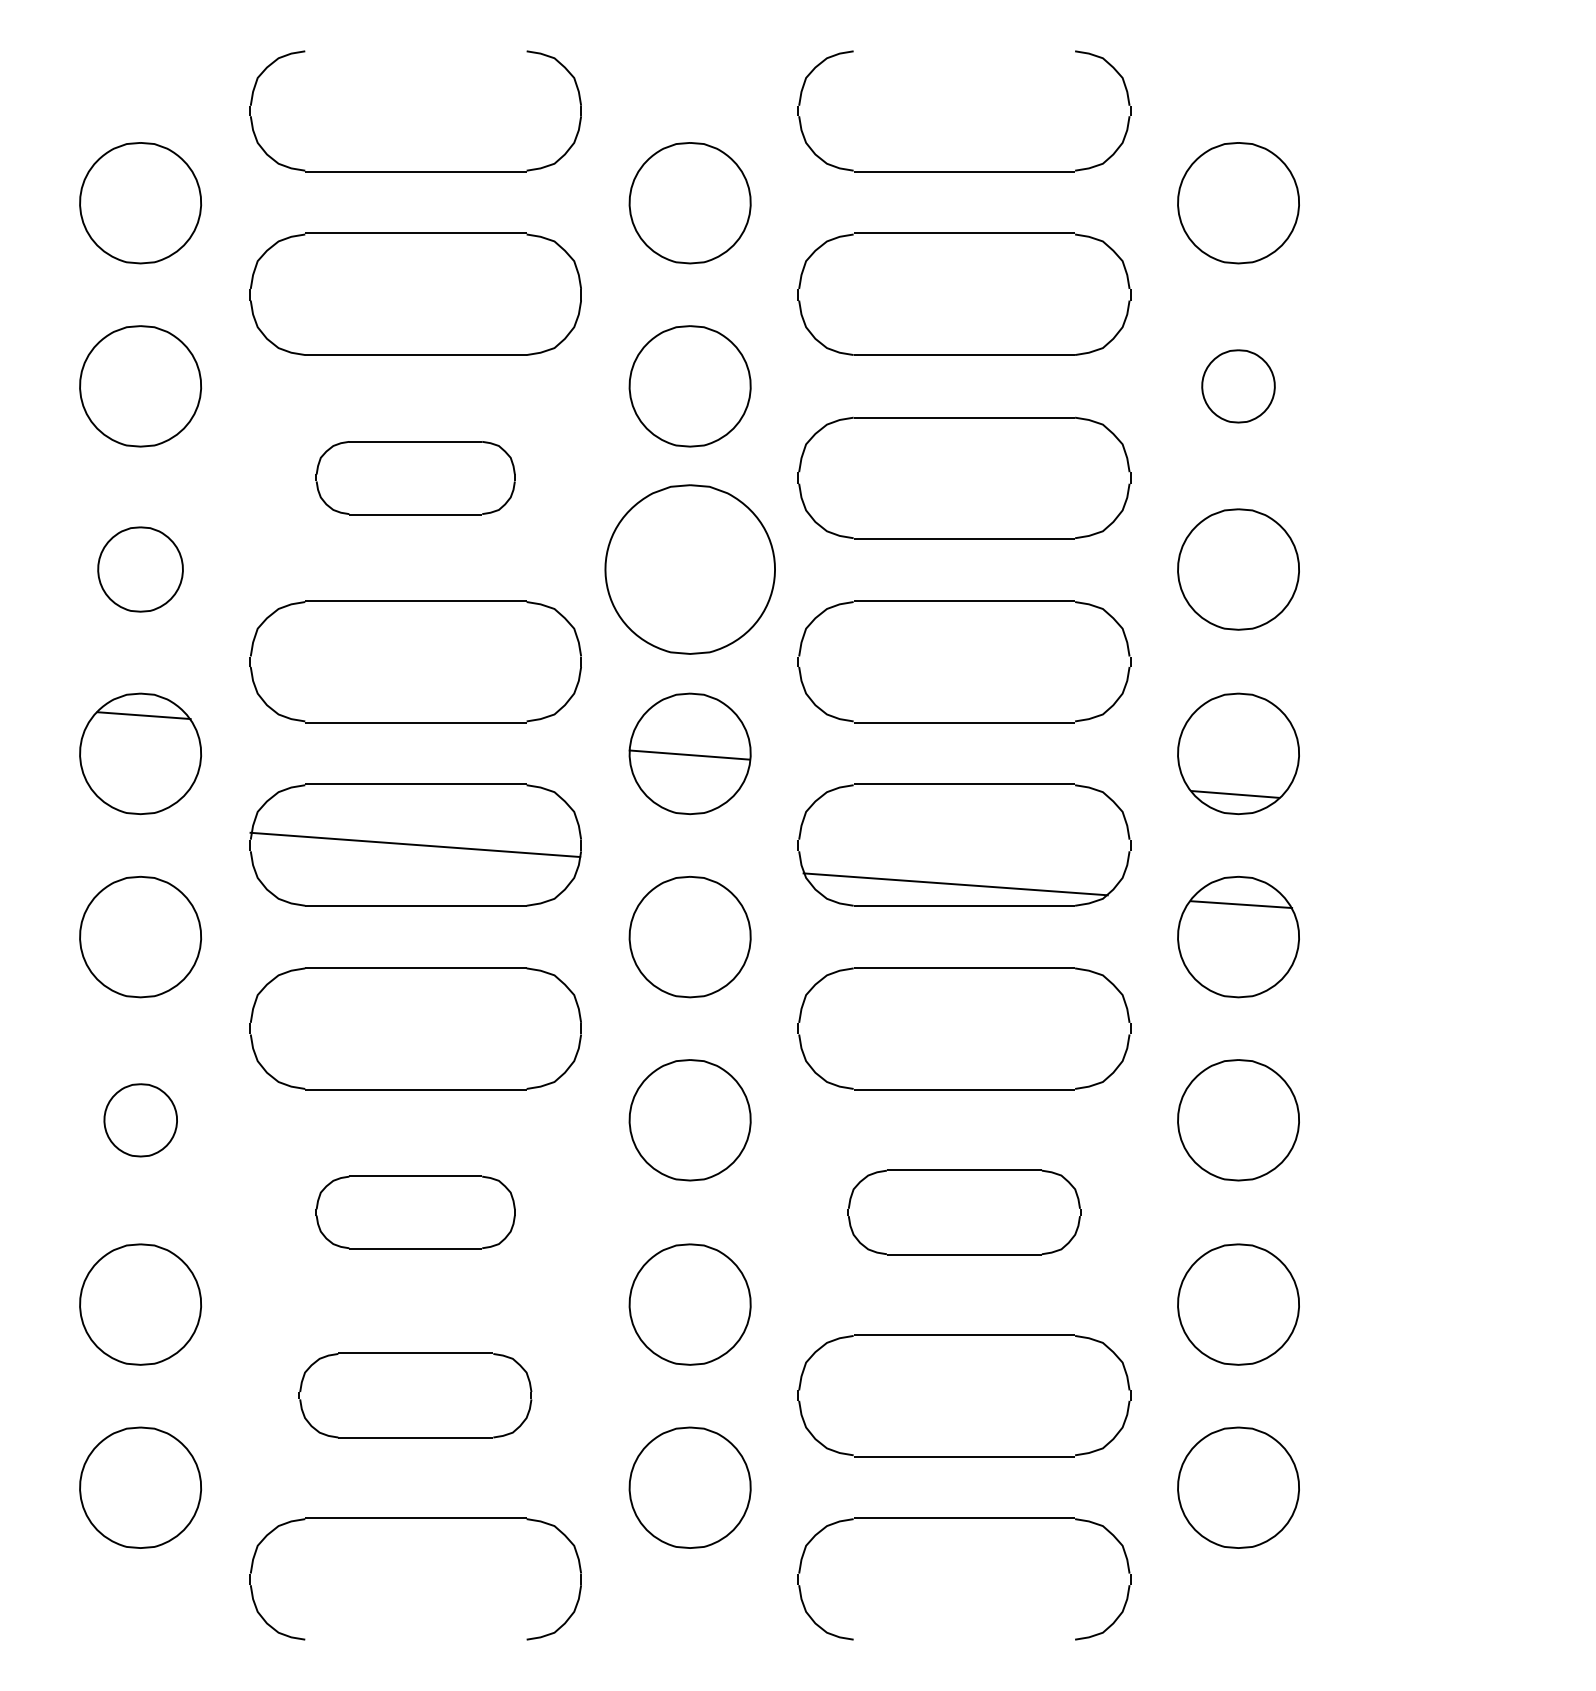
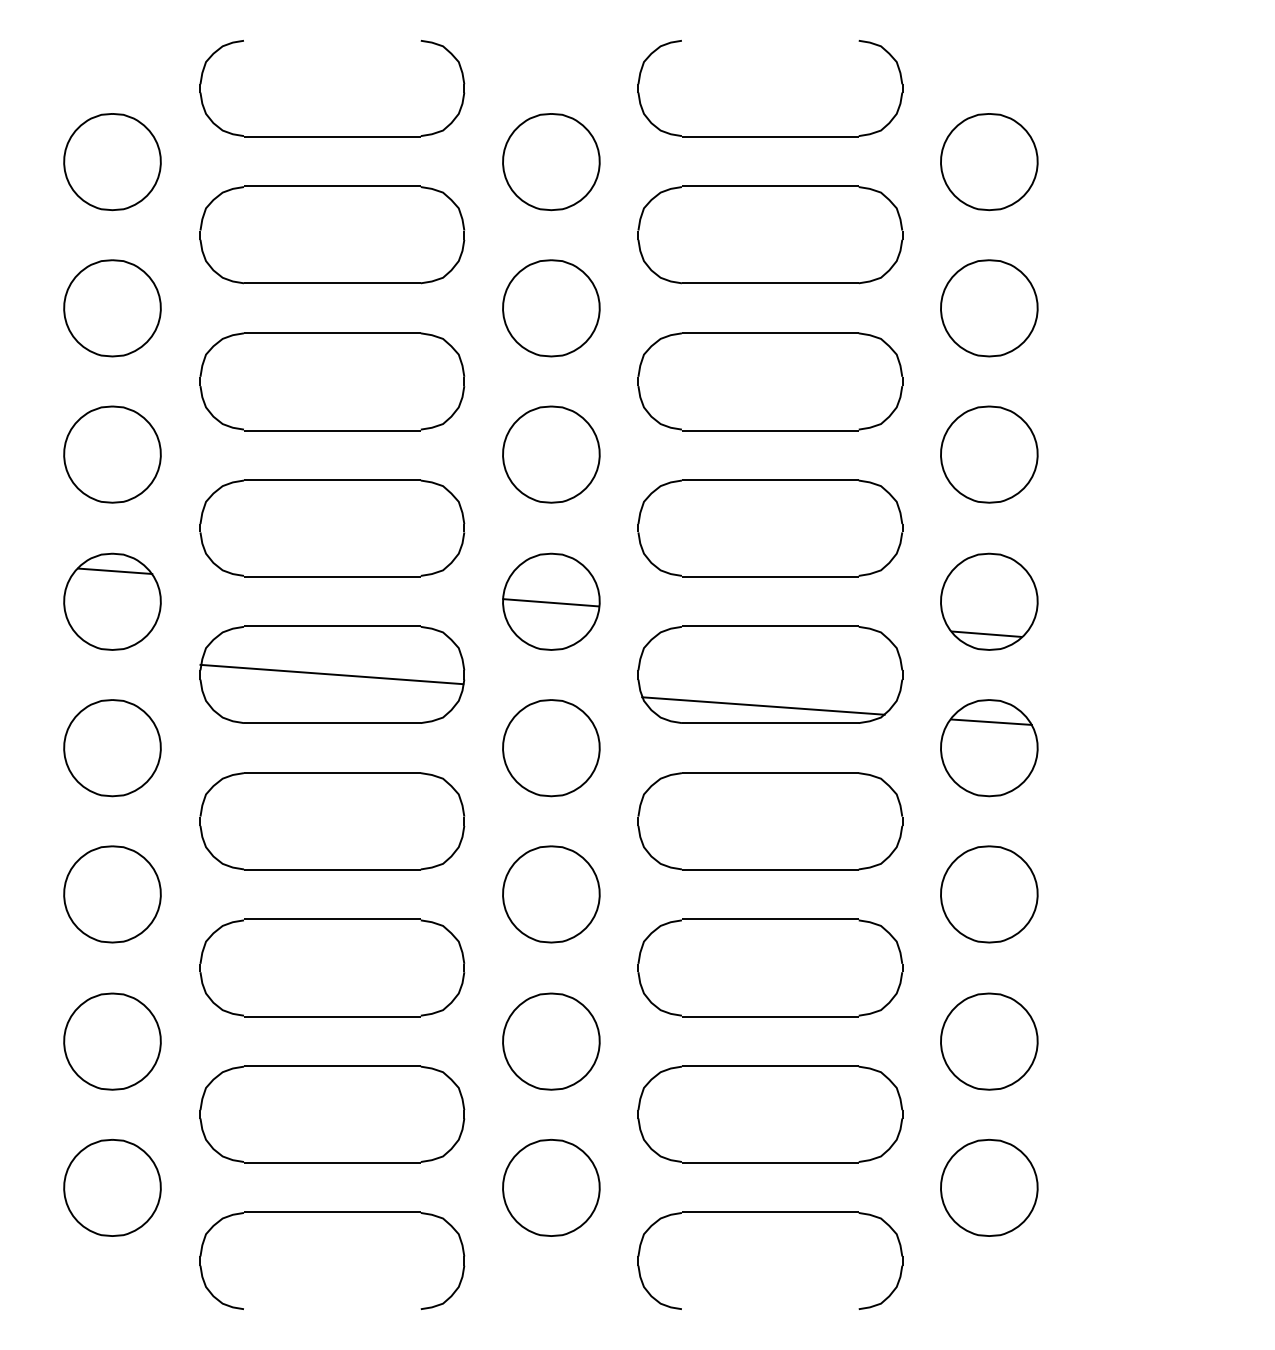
part: (1238, 386) -> (989, 308), size x1.67
part: (415, 477) -> (332, 381), size x1.67
part: (140, 569) -> (112, 454), size x1.43
part: (689, 569) -> (550, 454), size x0.71
part: (140, 1120) -> (112, 894), size x1.67
part: (415, 1212) -> (332, 968), size x1.67
part: (964, 1212) -> (770, 968), size x1.43
part: (415, 1395) -> (332, 1114), size x1.43

